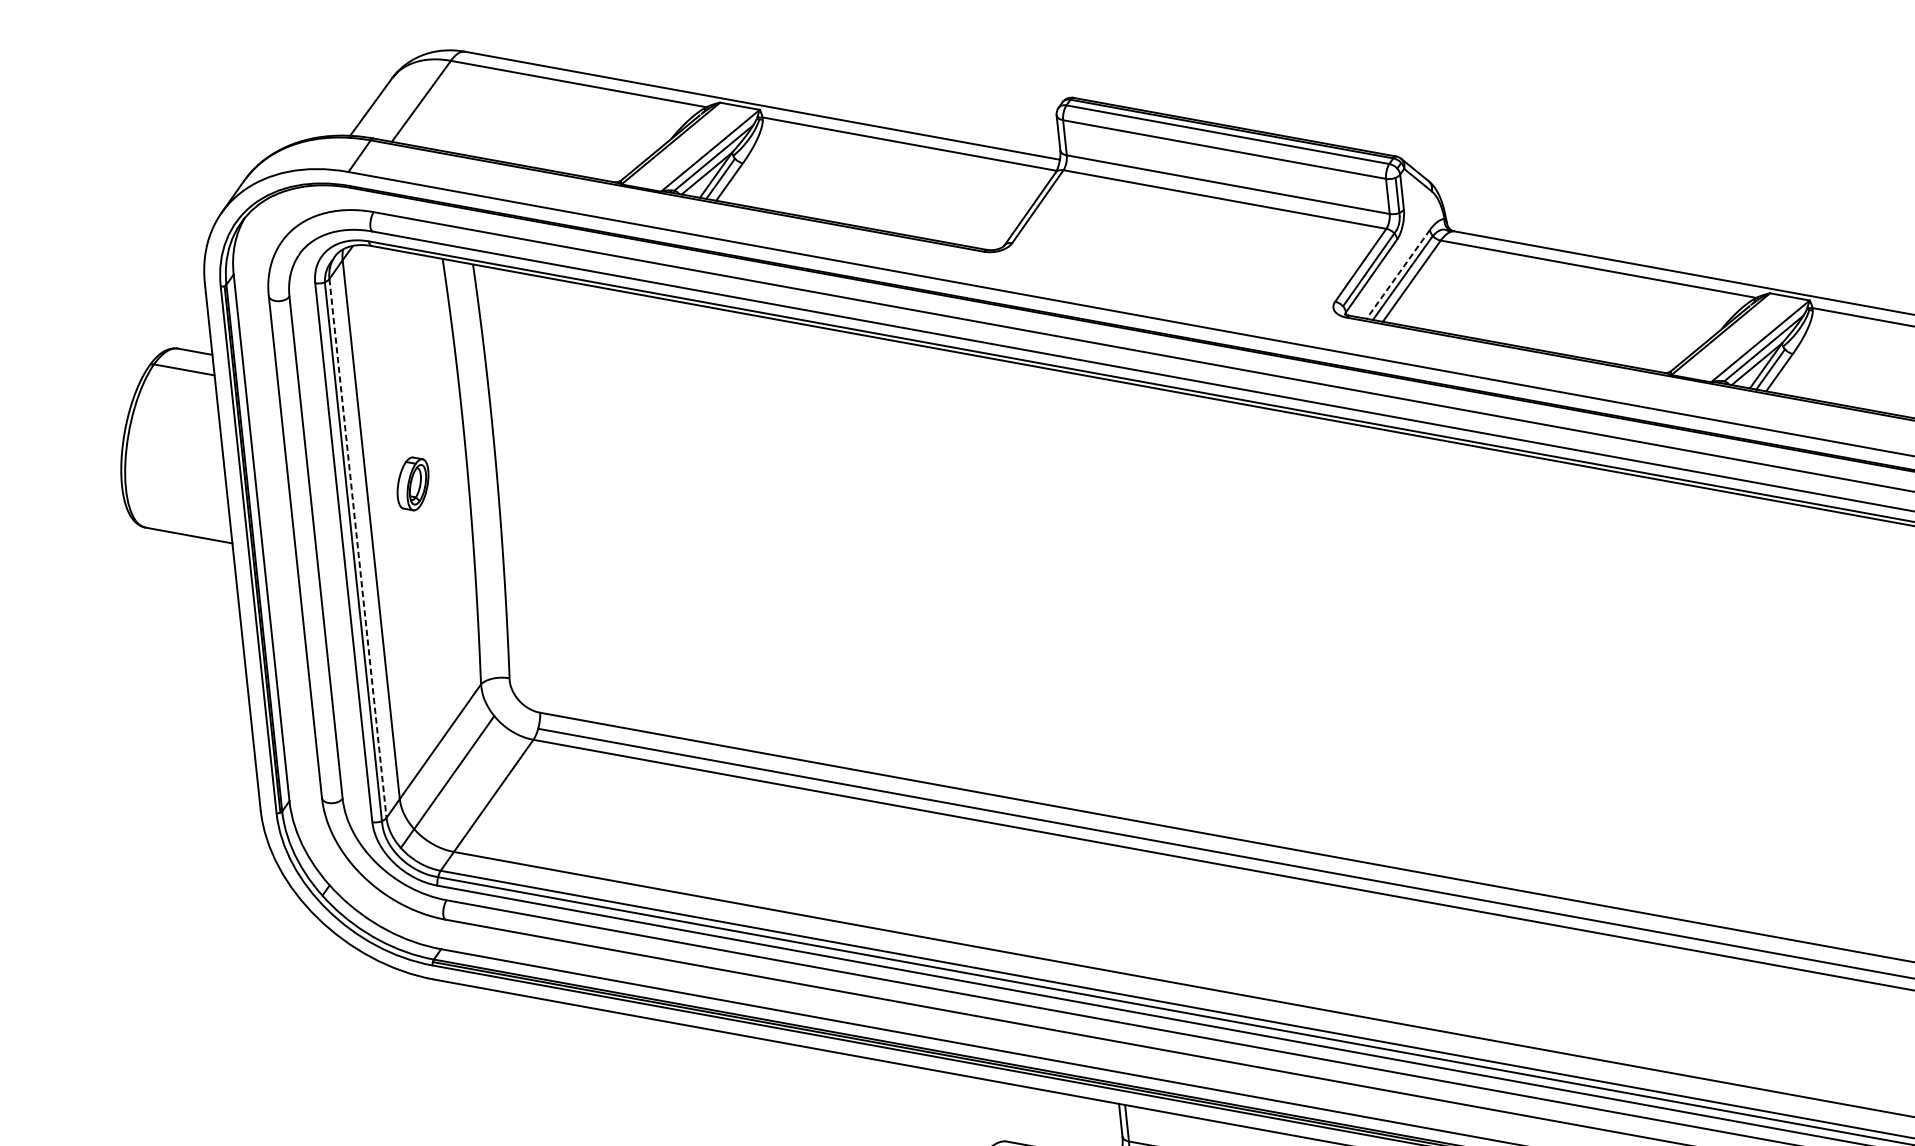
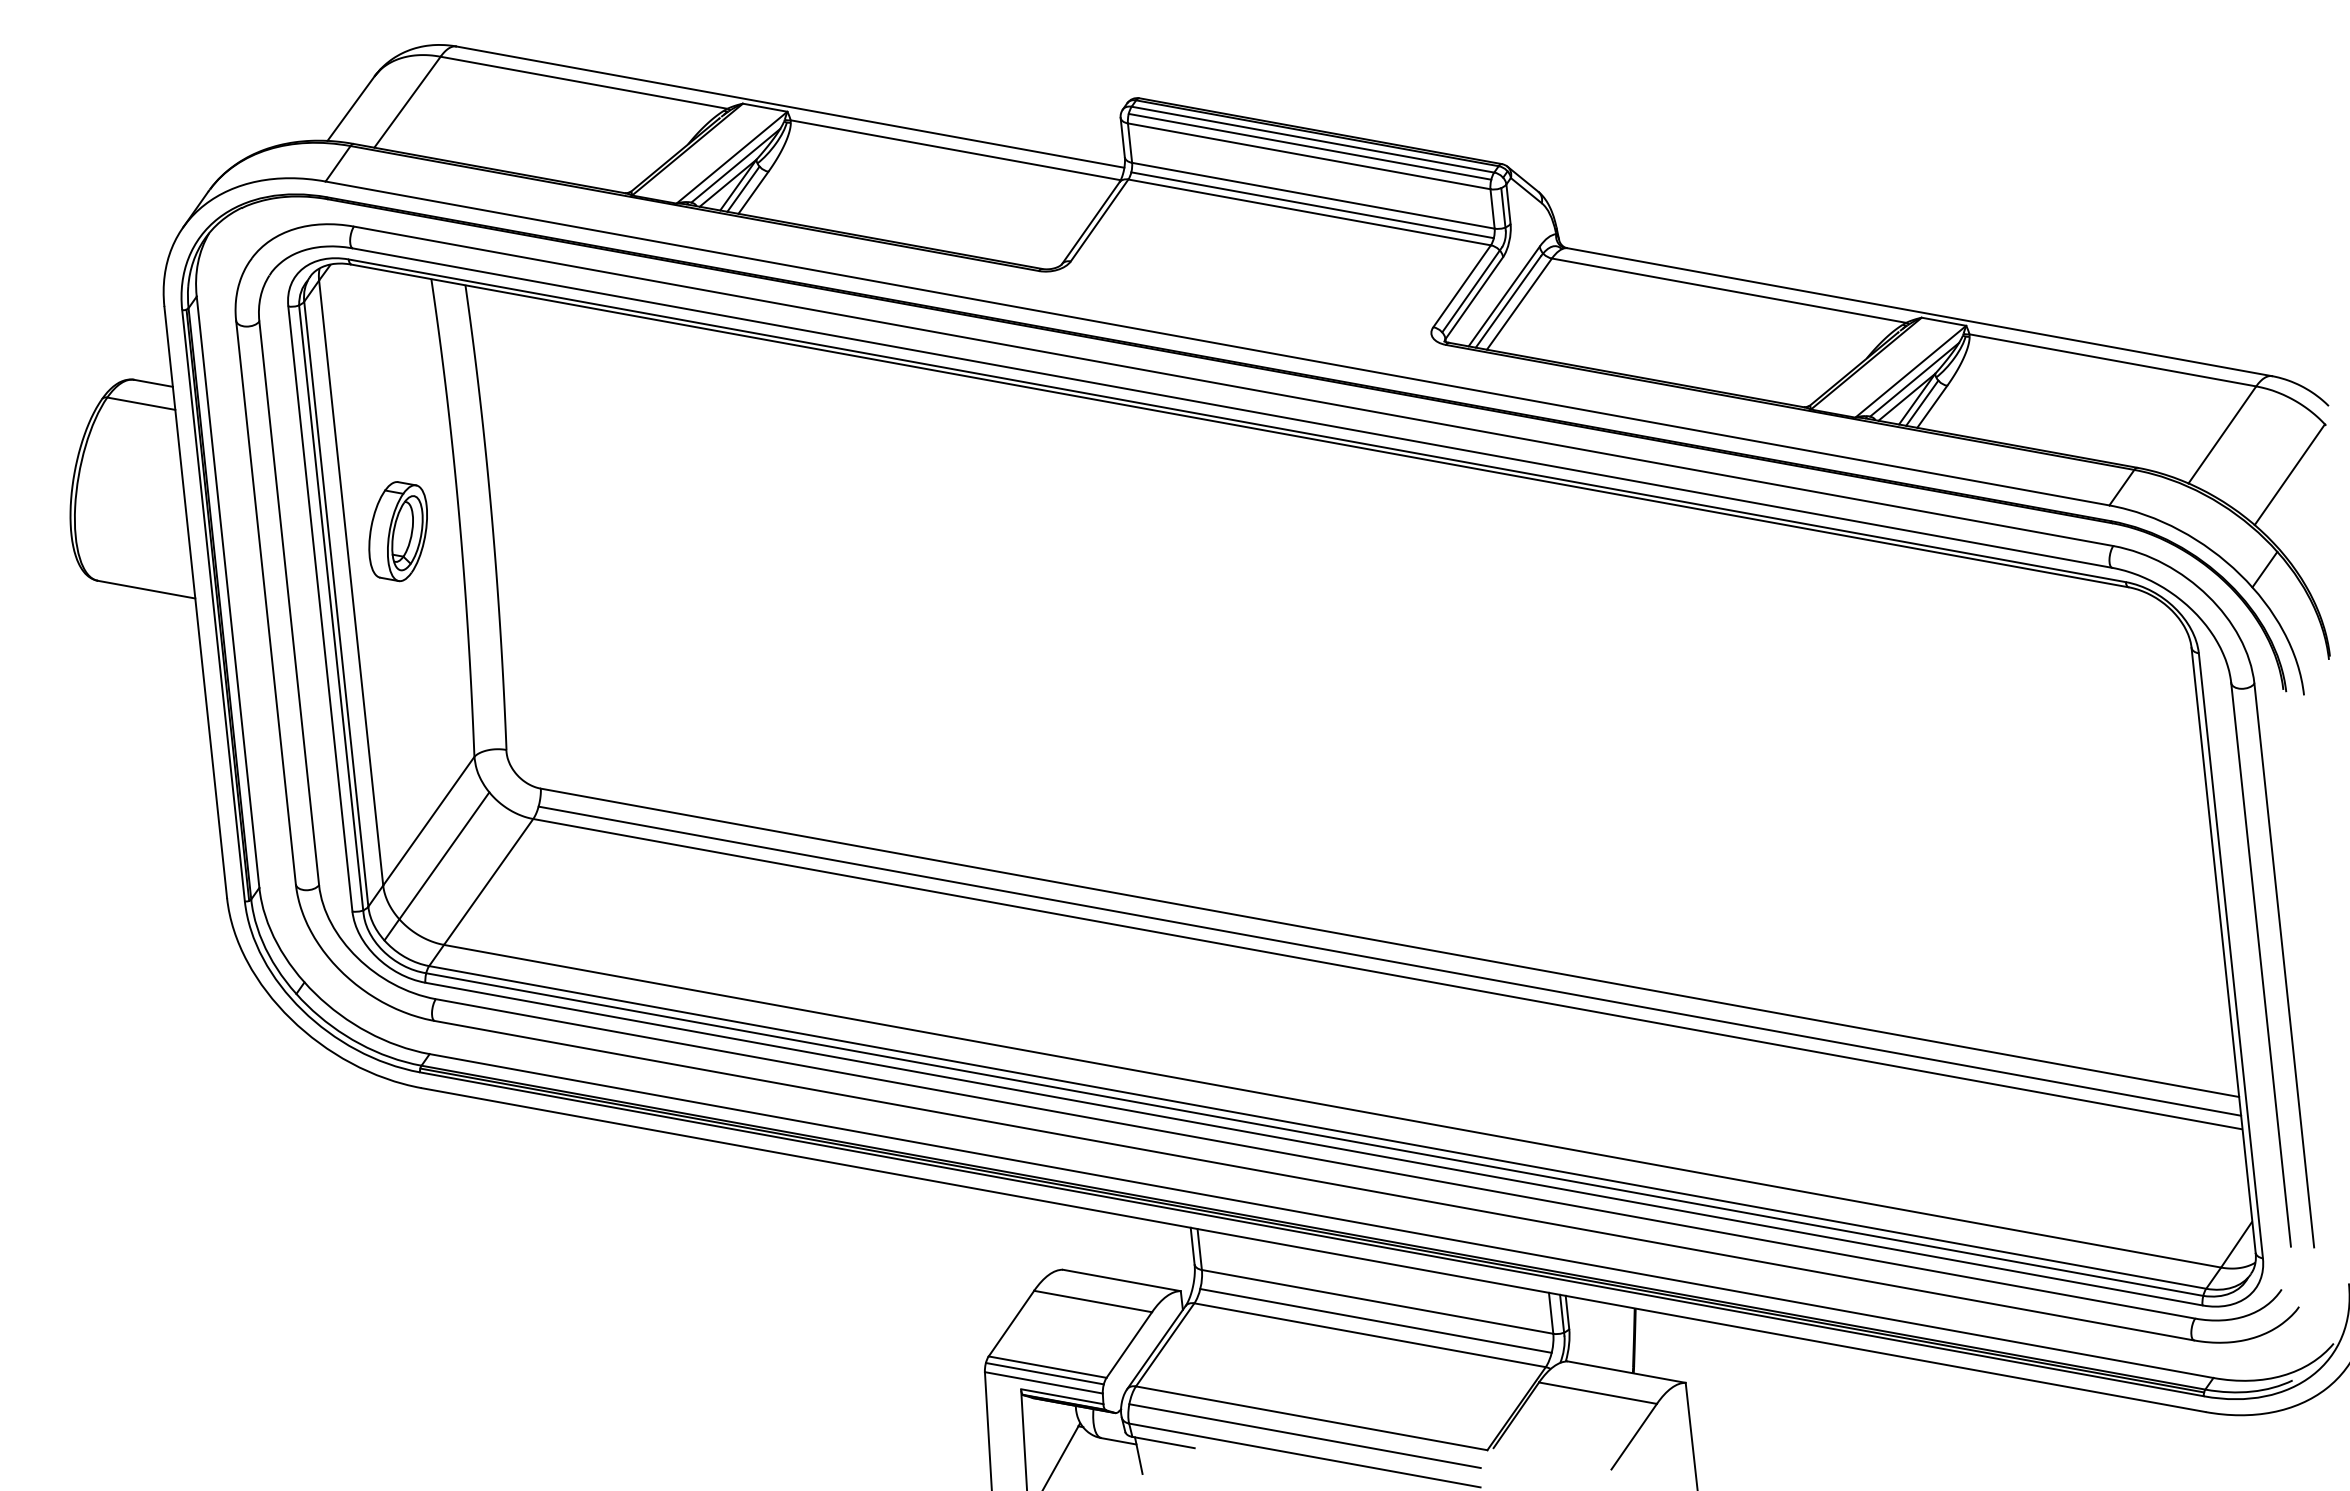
line: (1224, 140) -> (1309, 146), added
line: (1227, 193) -> (1312, 205), added
line: (1397, 274) -> (1503, 296), dashed -> solid
part: (412, 483) -> (397, 531), size x1.67
line: (358, 548) -> (336, 604), dashed -> solid

